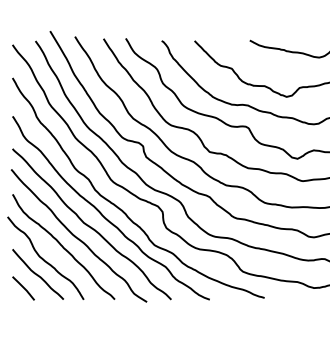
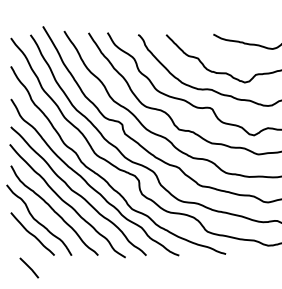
line: (23, 287) -> (29, 267), moved

